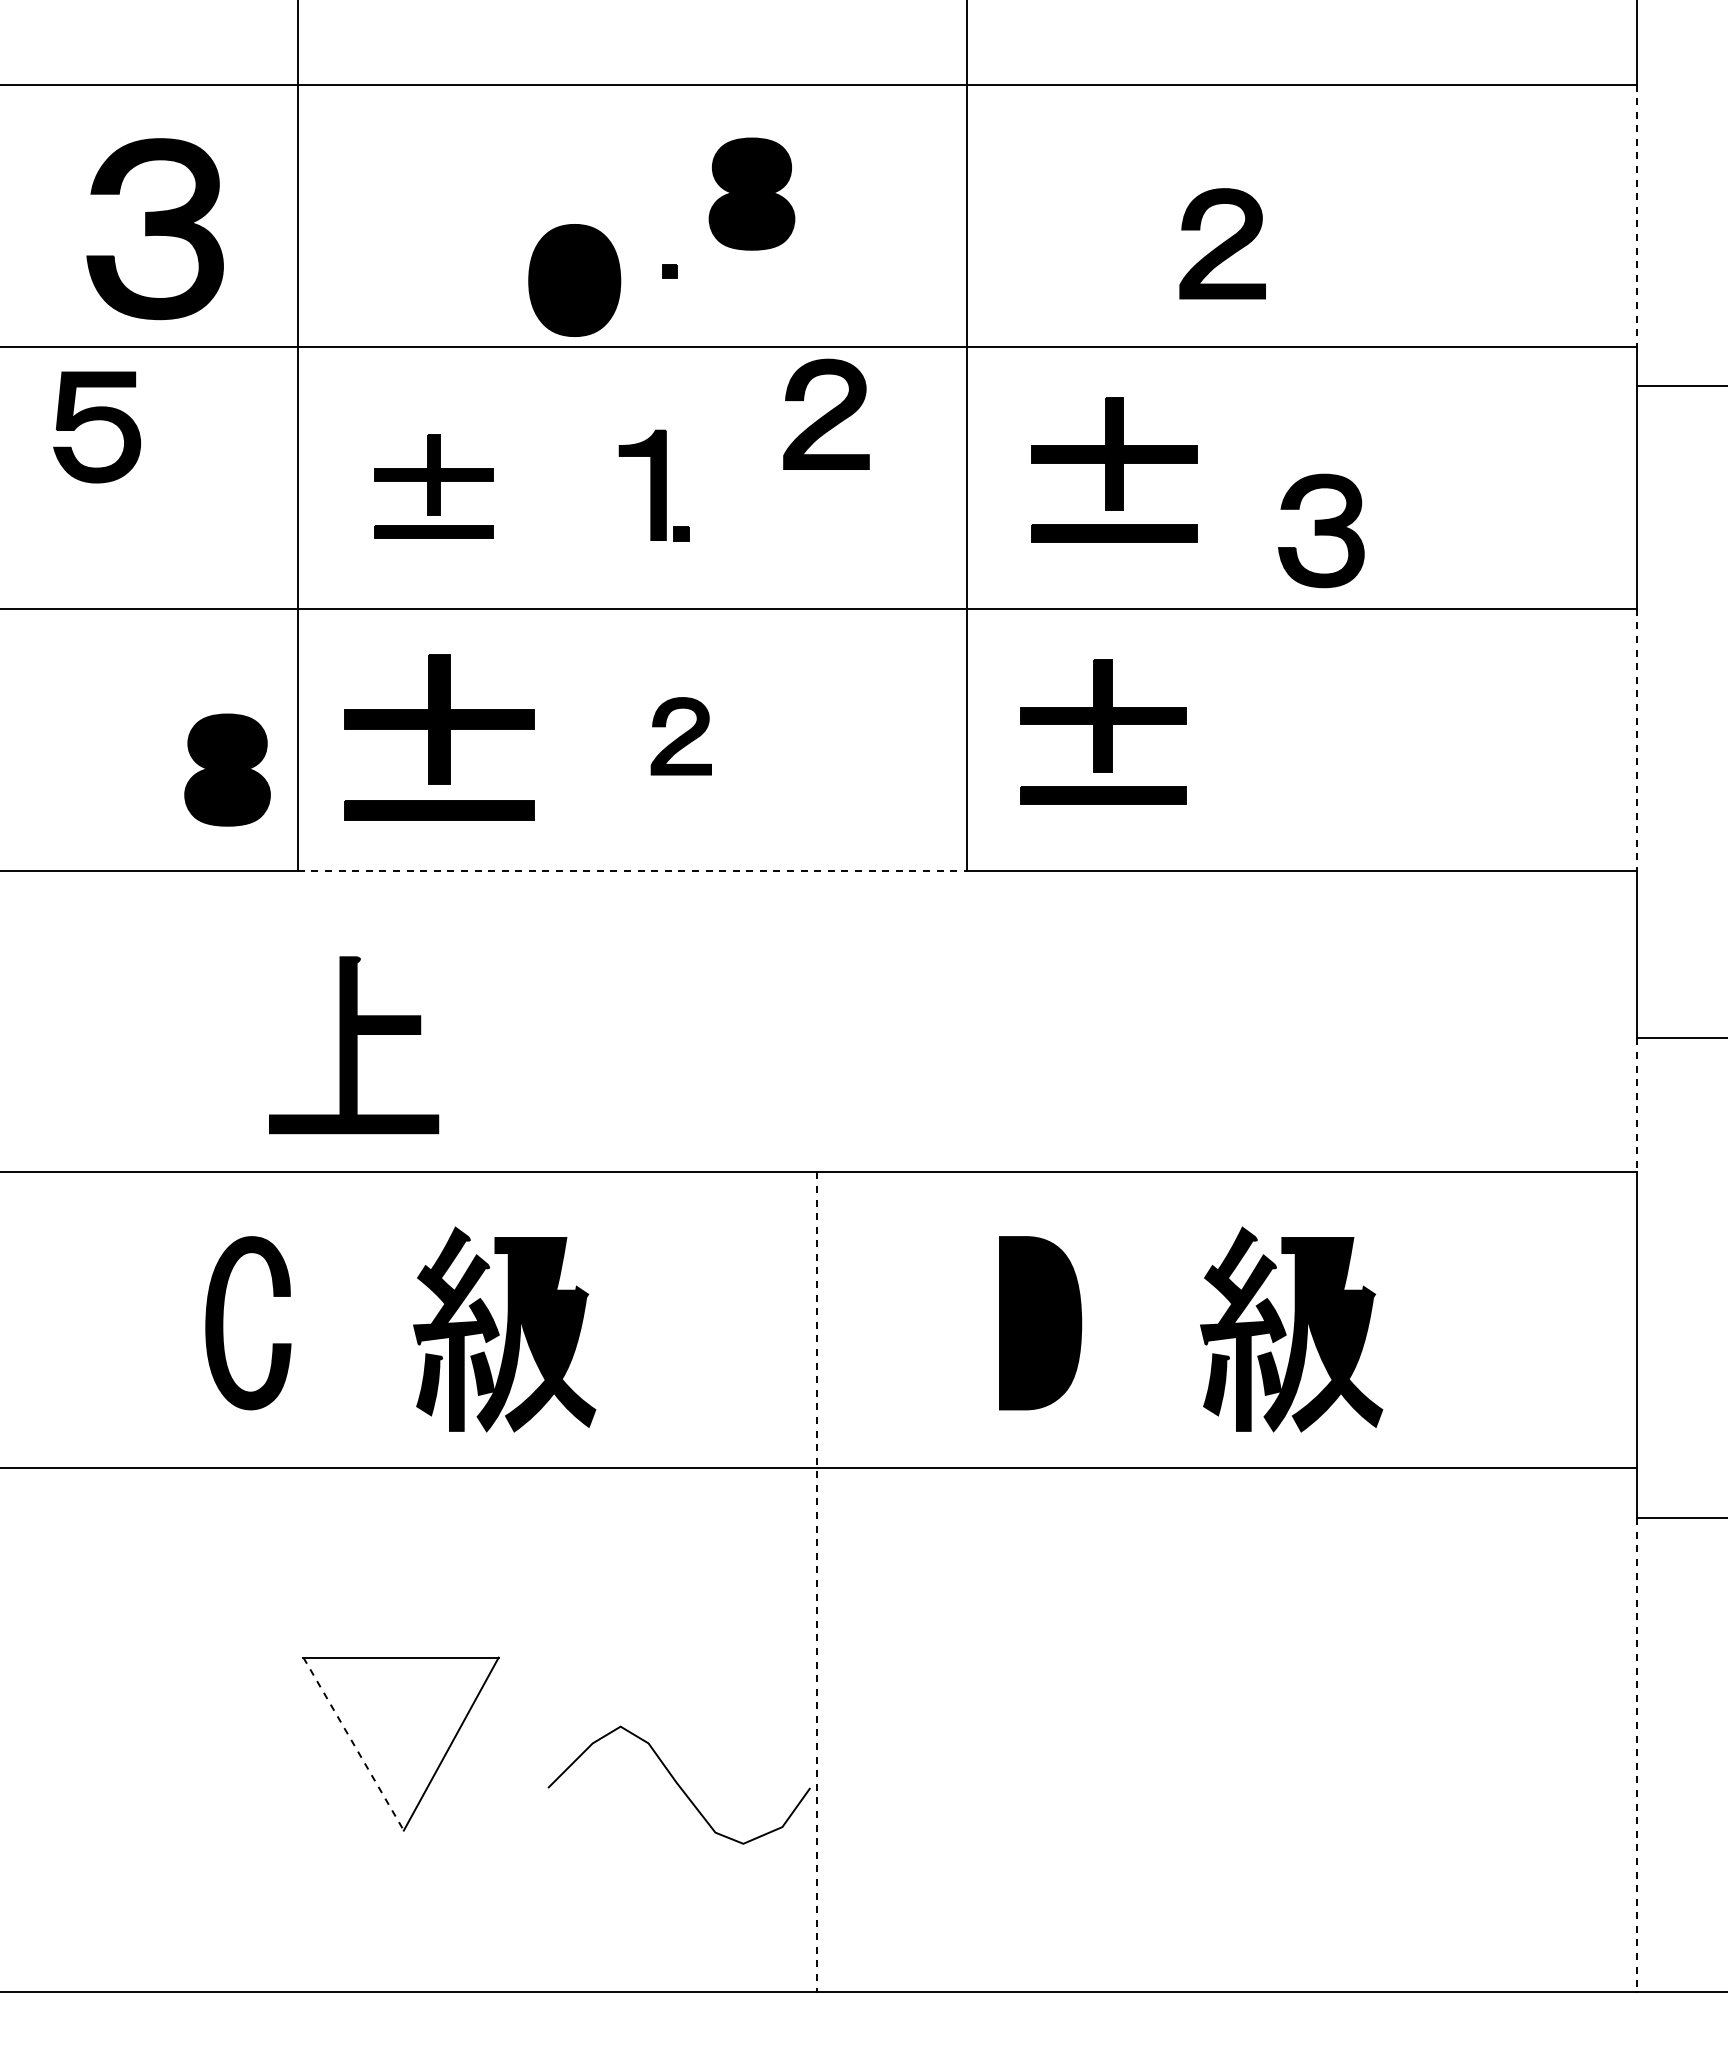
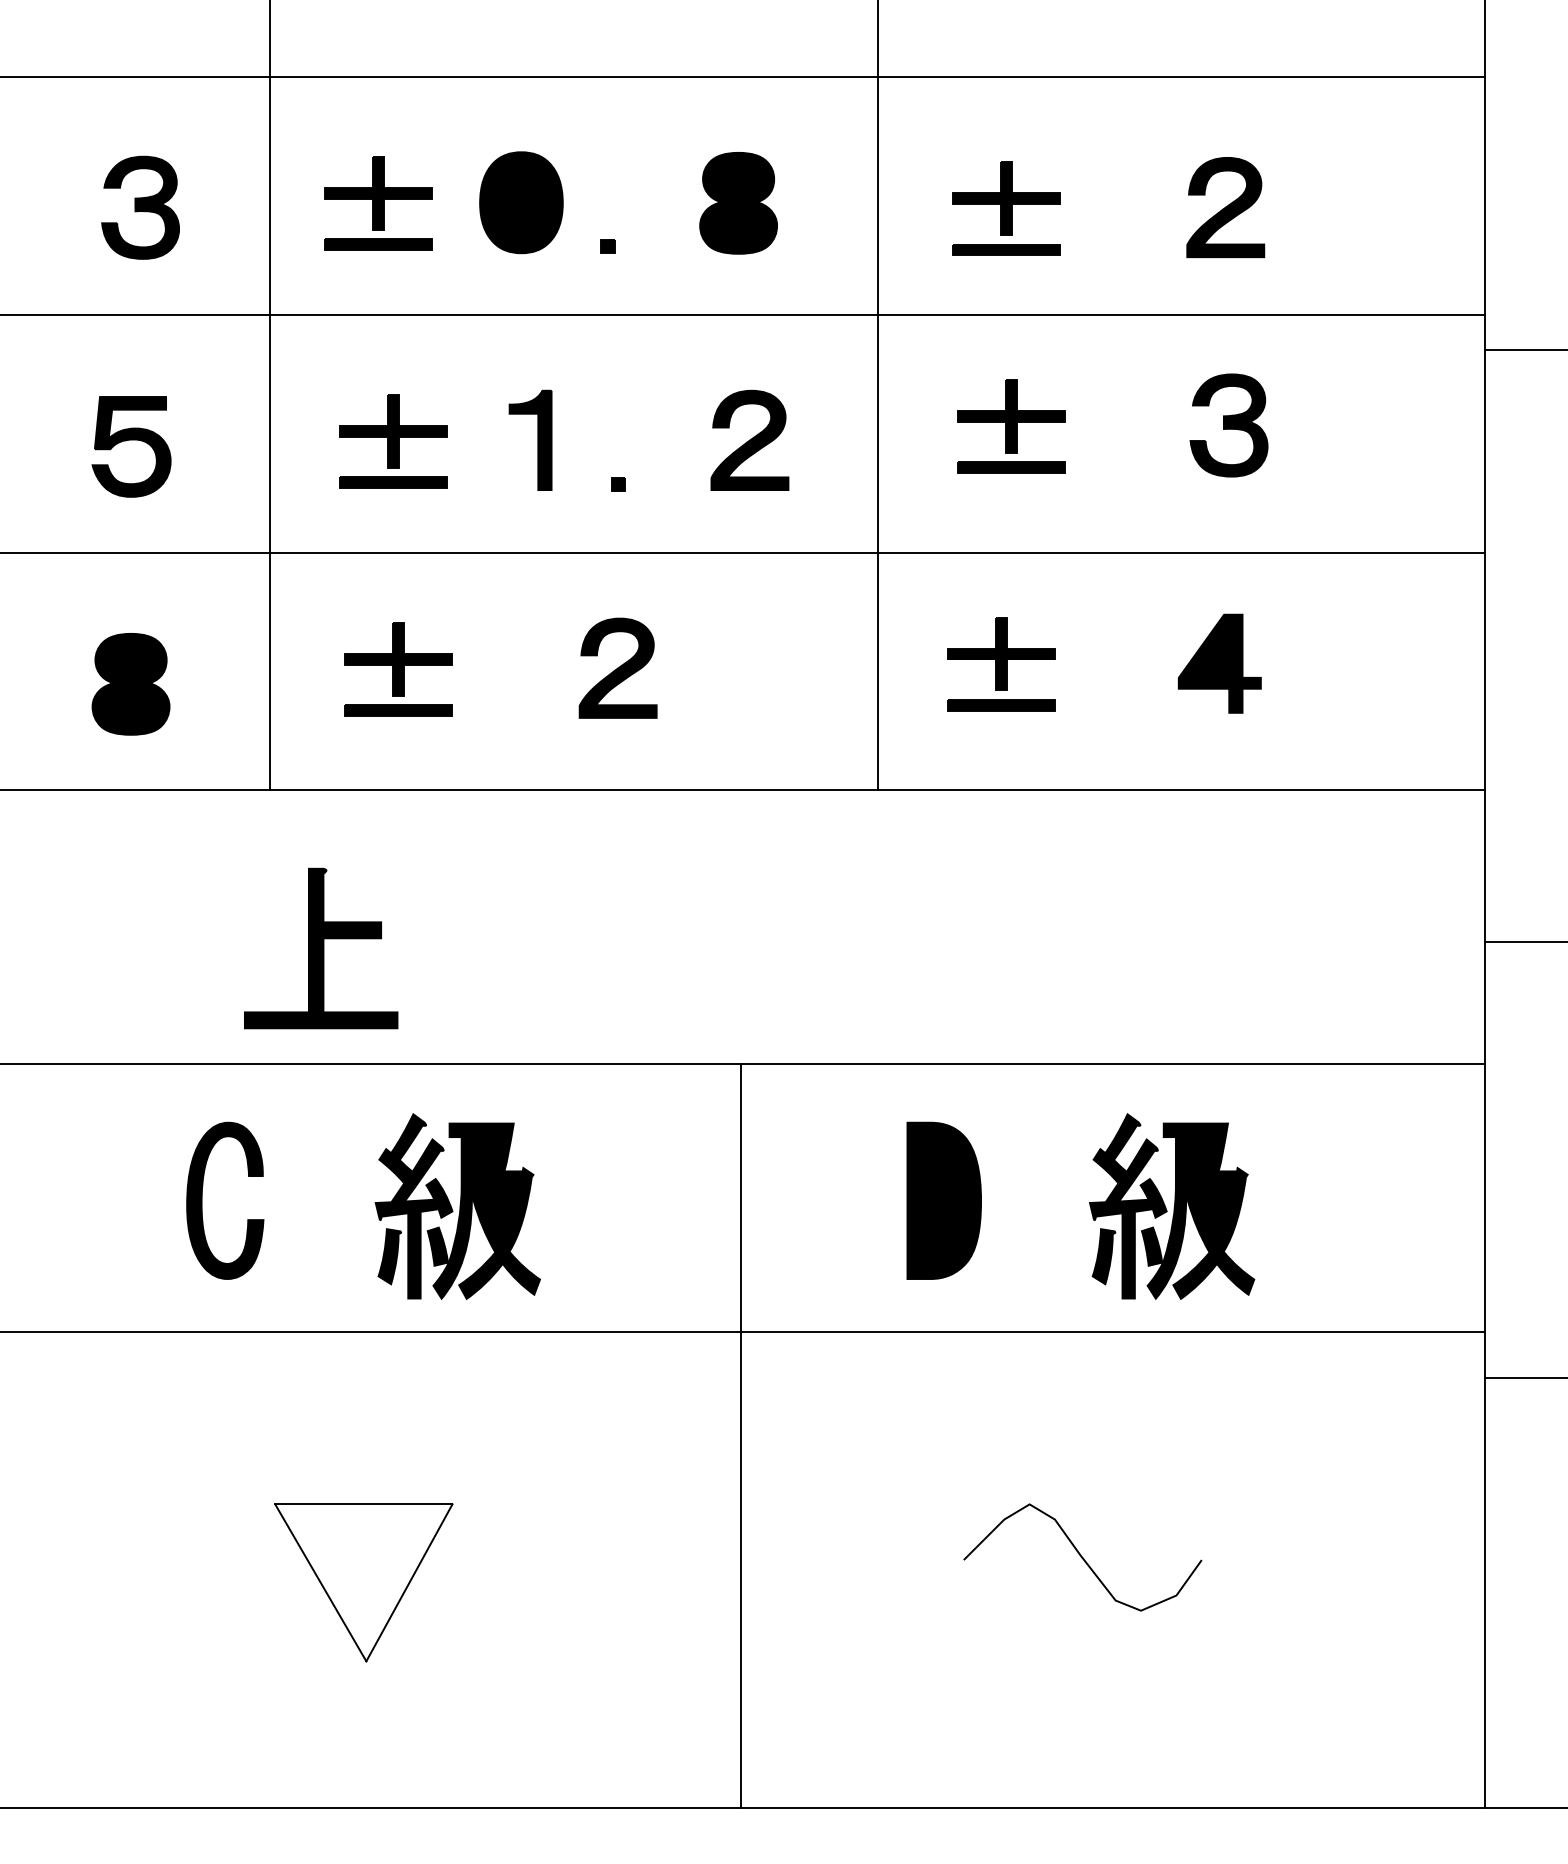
part: (751, 193) -> (738, 202), moved
line: (1636, 216) -> (1485, 196), dashed -> solid
part: (416, 224) -> (377, 203), added
part: (154, 228) -> (140, 207), size x0.62
part: (1108, 230) -> (1005, 209), added
part: (1222, 243) -> (1225, 207), moved
part: (574, 280) -> (521, 202), moved
part: (826, 413) -> (749, 439), moved
part: (97, 420) -> (131, 440), moved
part: (1114, 469) -> (1011, 426), size x0.71
part: (650, 484) -> (537, 439), moved
part: (1321, 530) -> (1229, 425), moved
part: (1344, 731) -> (1220, 663), added
part: (1103, 732) -> (1001, 664), size x0.71
part: (681, 735) -> (618, 667), size x1.43
part: (439, 737) -> (398, 669), size x0.62
line: (1636, 740) -> (1485, 671), dashed -> solid
part: (227, 769) -> (130, 683), moved
line: (632, 871) -> (573, 790), dashed -> solid
line: (1636, 1105) -> (1485, 1003), dashed -> solid
line: (816, 1582) -> (740, 1436), dashed -> solid
line: (353, 1744) -> (320, 1583), dashed -> solid
line: (1636, 1755) -> (1485, 1593), dashed -> solid
curve: (678, 1784) -> (1082, 1556), moved

